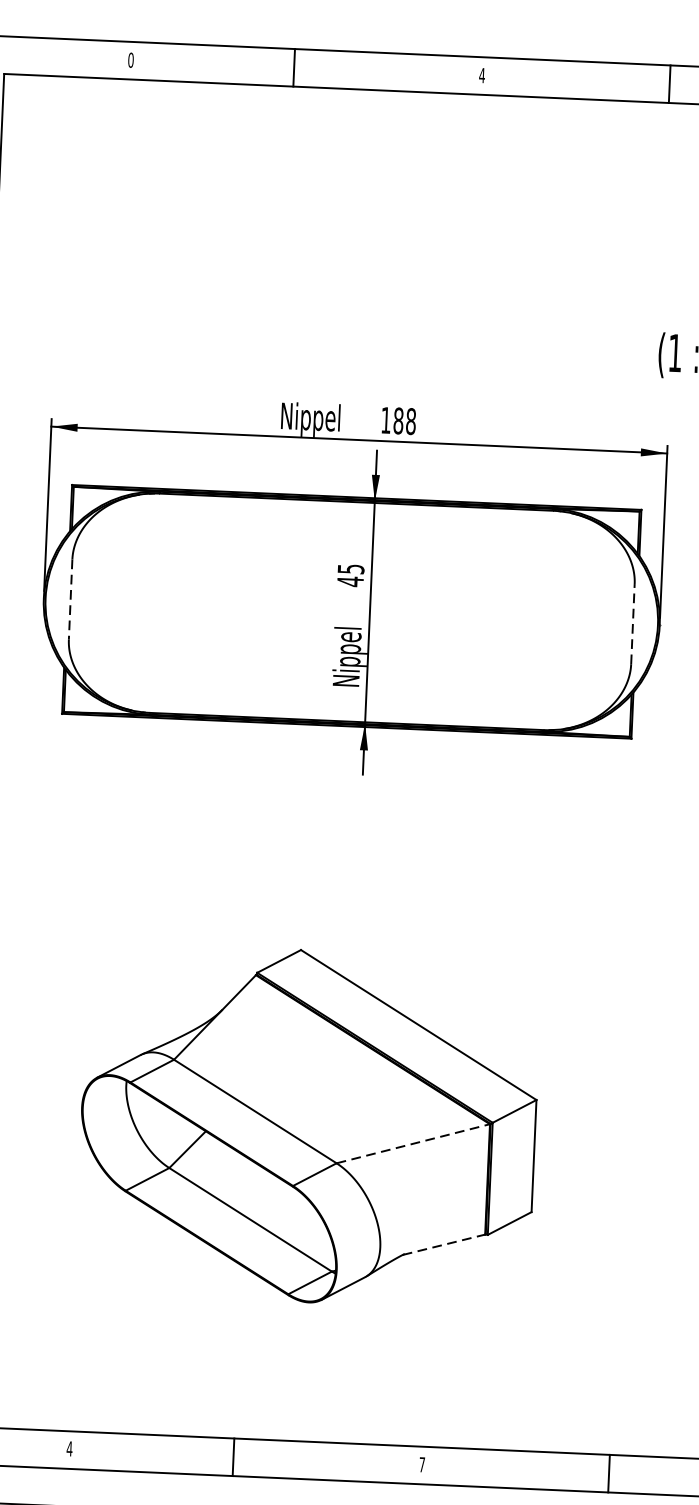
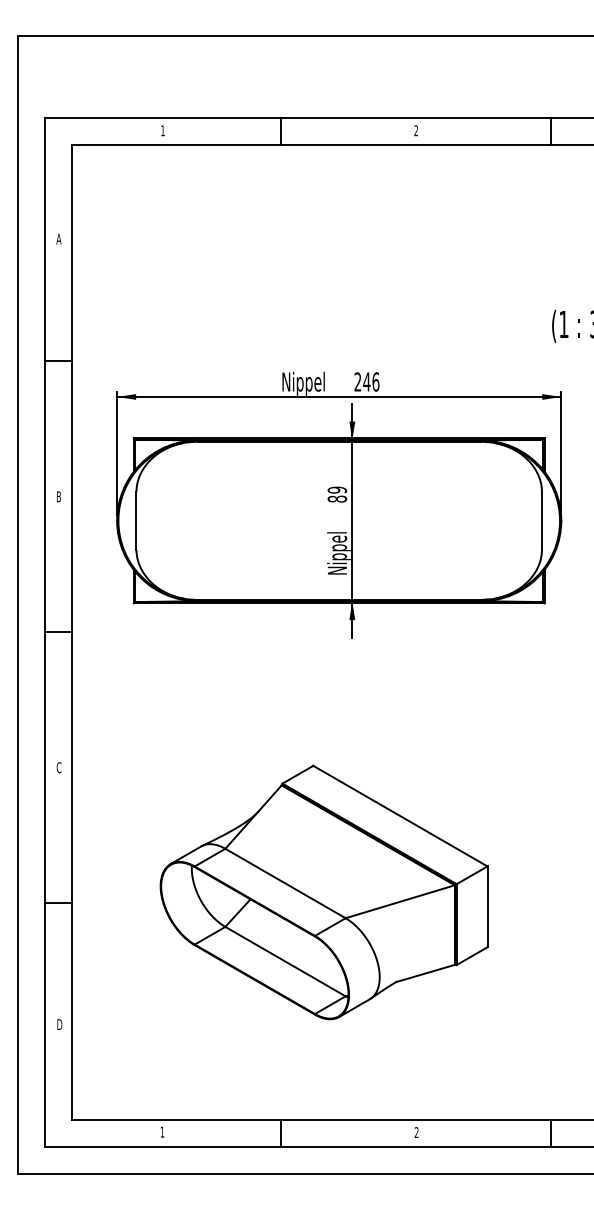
text: (130, 59) -> (162, 130), 0 -> 1
text: (482, 75) -> (416, 130), 4 -> 2
text: (398, 420) -> (366, 381), 188 -> 246
text: (350, 575) -> (337, 494), 45 -> 89
line: (70, 599) -> (136, 520), dashed -> solid
line: (632, 623) -> (541, 520), dashed -> solid
line: (413, 1143) -> (400, 901), dashed -> solid
line: (444, 1244) -> (425, 973), dashed -> solid
text: (69, 1447) -> (162, 1131), 4 -> 1
text: (421, 1464) -> (416, 1132), 7 -> 2

